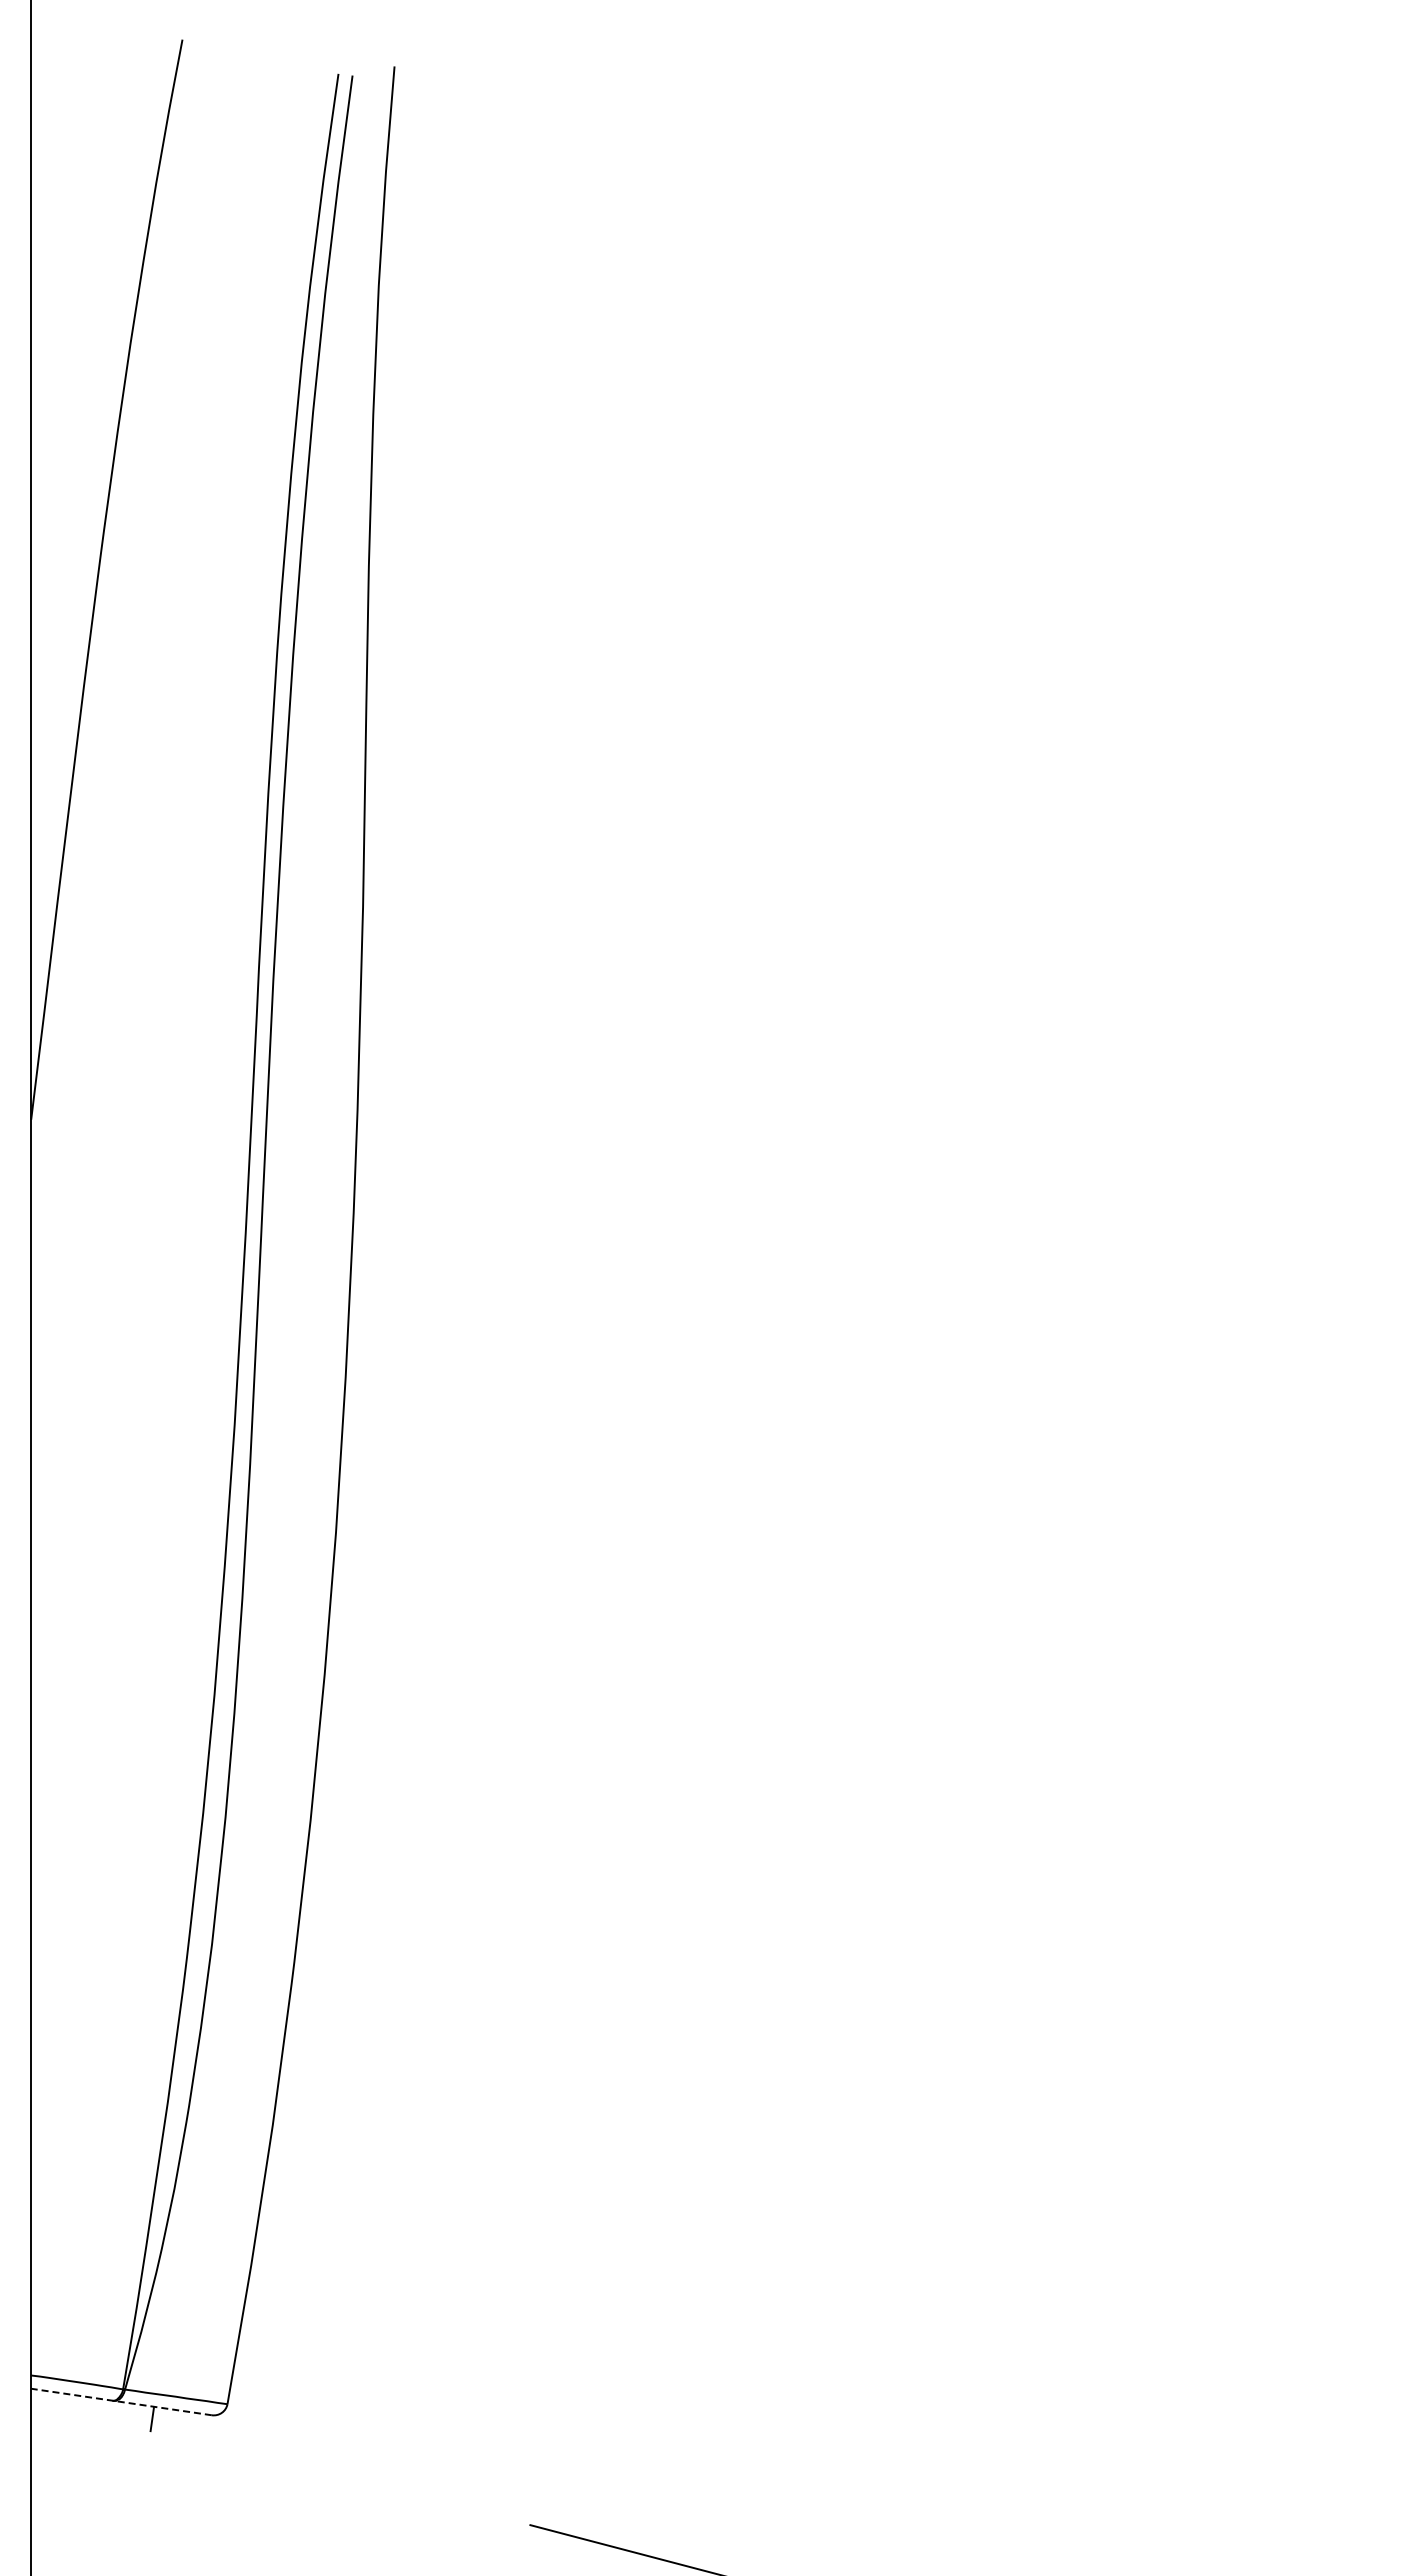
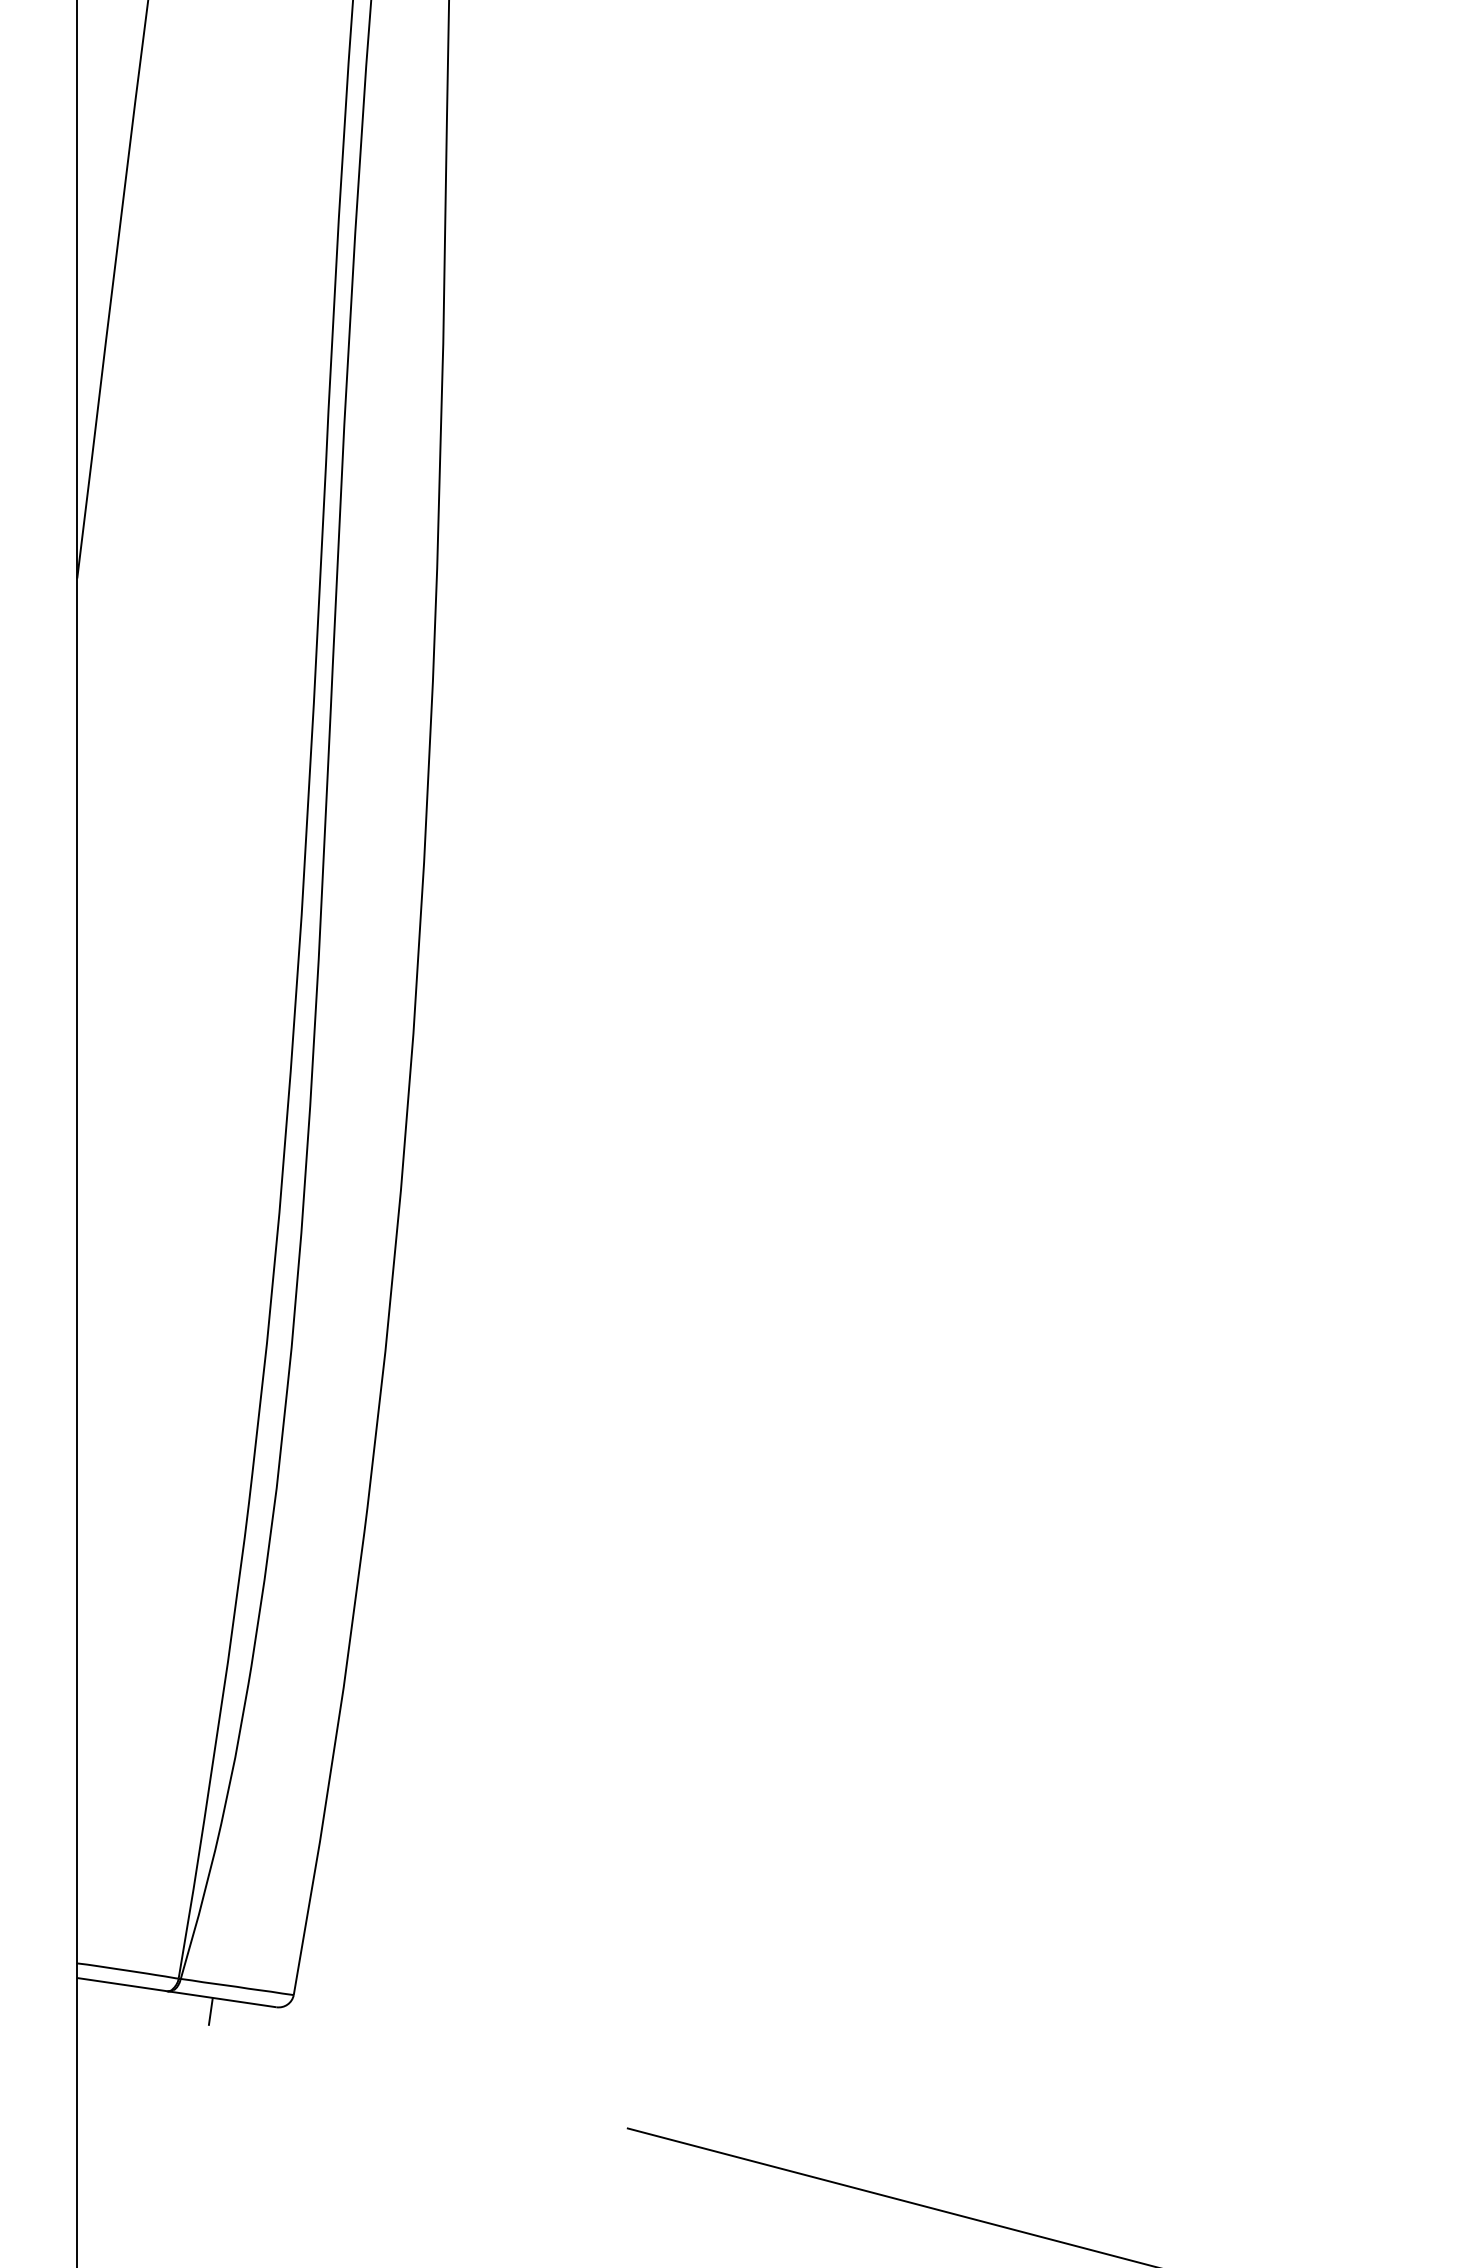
line: (120, 2401) -> (175, 1992), dashed -> solid

